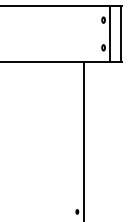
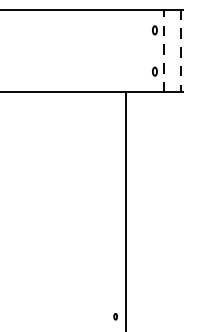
line: (109, 34) -> (163, 51), solid -> dashed
line: (121, 34) -> (181, 51), solid -> dashed

